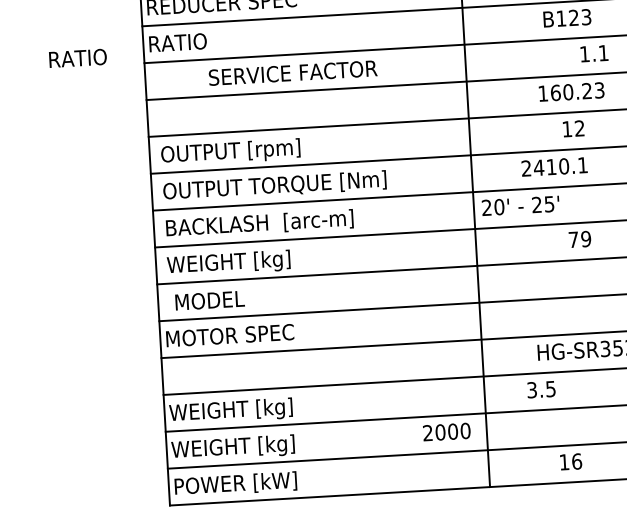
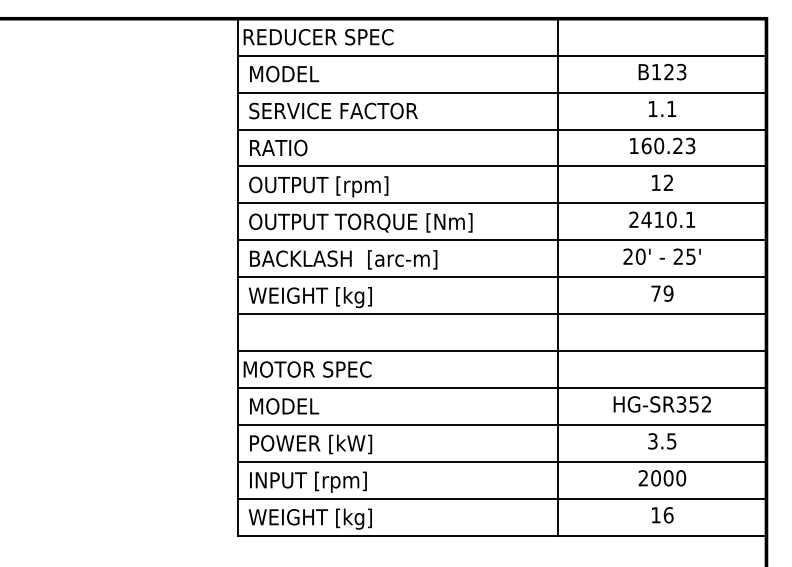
text: (187, 41) -> (281, 73), RATIO -> MODEL
text: (594, 53) -> (662, 108), moved
text: (77, 57) -> (278, 147), moved
text: (293, 72) -> (333, 110), moved
text: (553, 166) -> (661, 219), moved
text: (520, 205) -> (661, 256), moved
text: (210, 300) -> (284, 406), moved
text: (541, 389) -> (662, 441), moved
text: (234, 410) -> (307, 444), WEIGHT [kg] -> POWER [kW]
text: (446, 432) -> (662, 478), moved
text: (233, 447) -> (304, 481), WEIGHT [kg] -> INPUT [rpm]
text: (570, 462) -> (662, 515), moved
text: (238, 484) -> (307, 518), POWER [kW] -> WEIGHT [kg]

